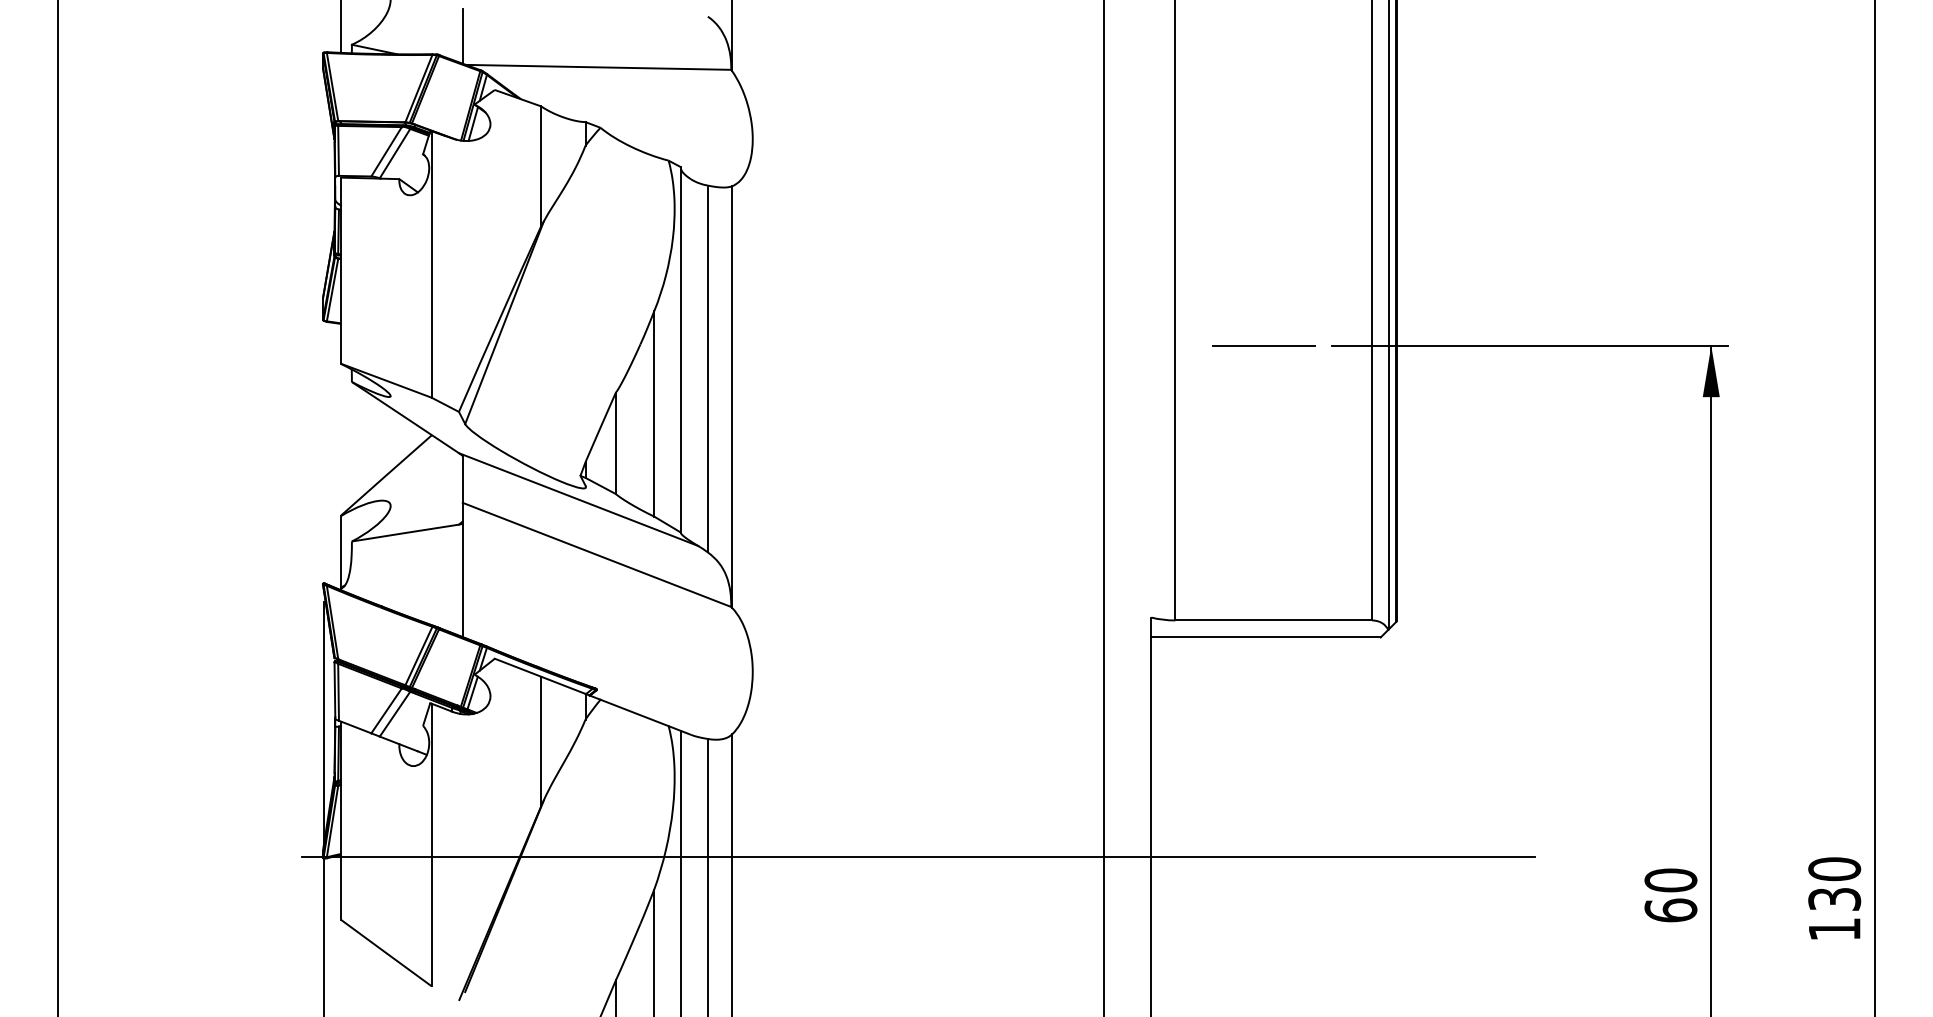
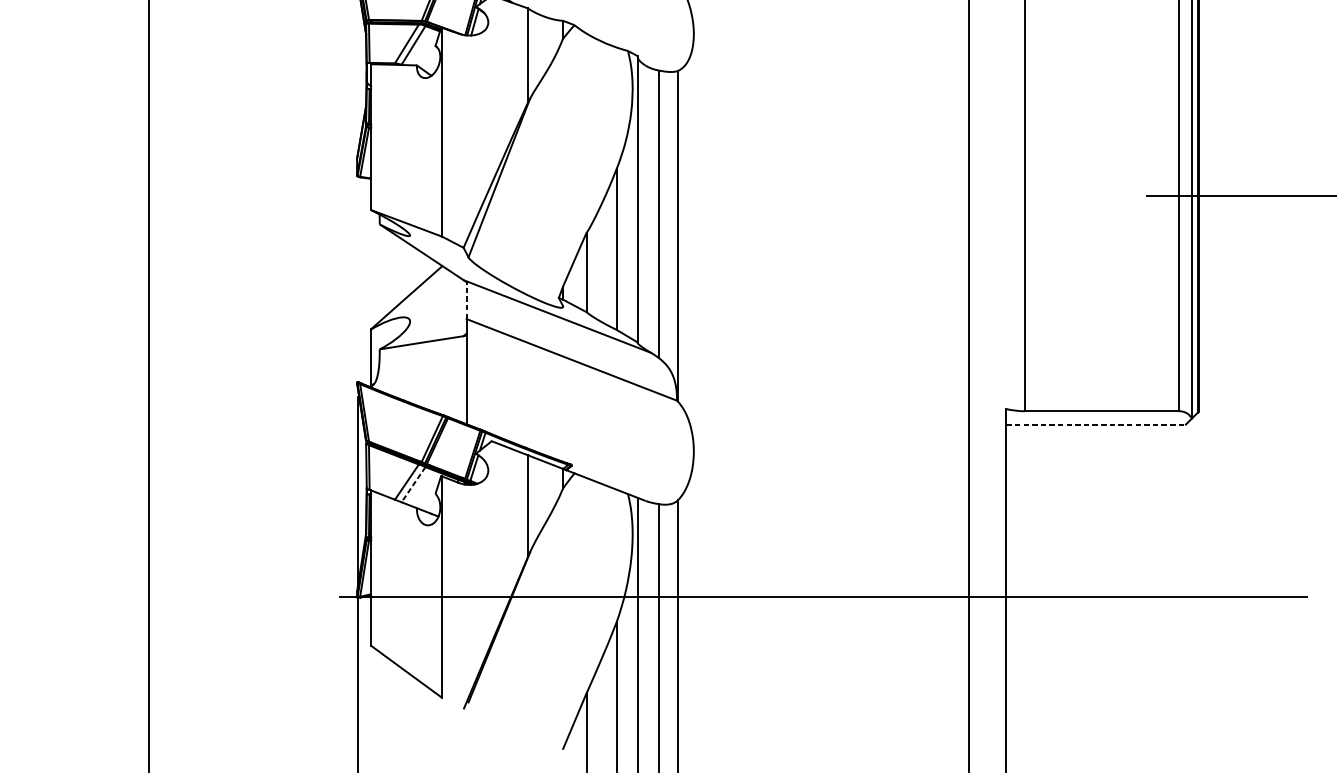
line: (1263, 345) -> (1094, 195), removed
line: (462, 478) -> (466, 300), solid -> dashed
line: (1266, 637) -> (1096, 424), solid -> dashed
line: (394, 714) -> (413, 484), solid -> dashed

